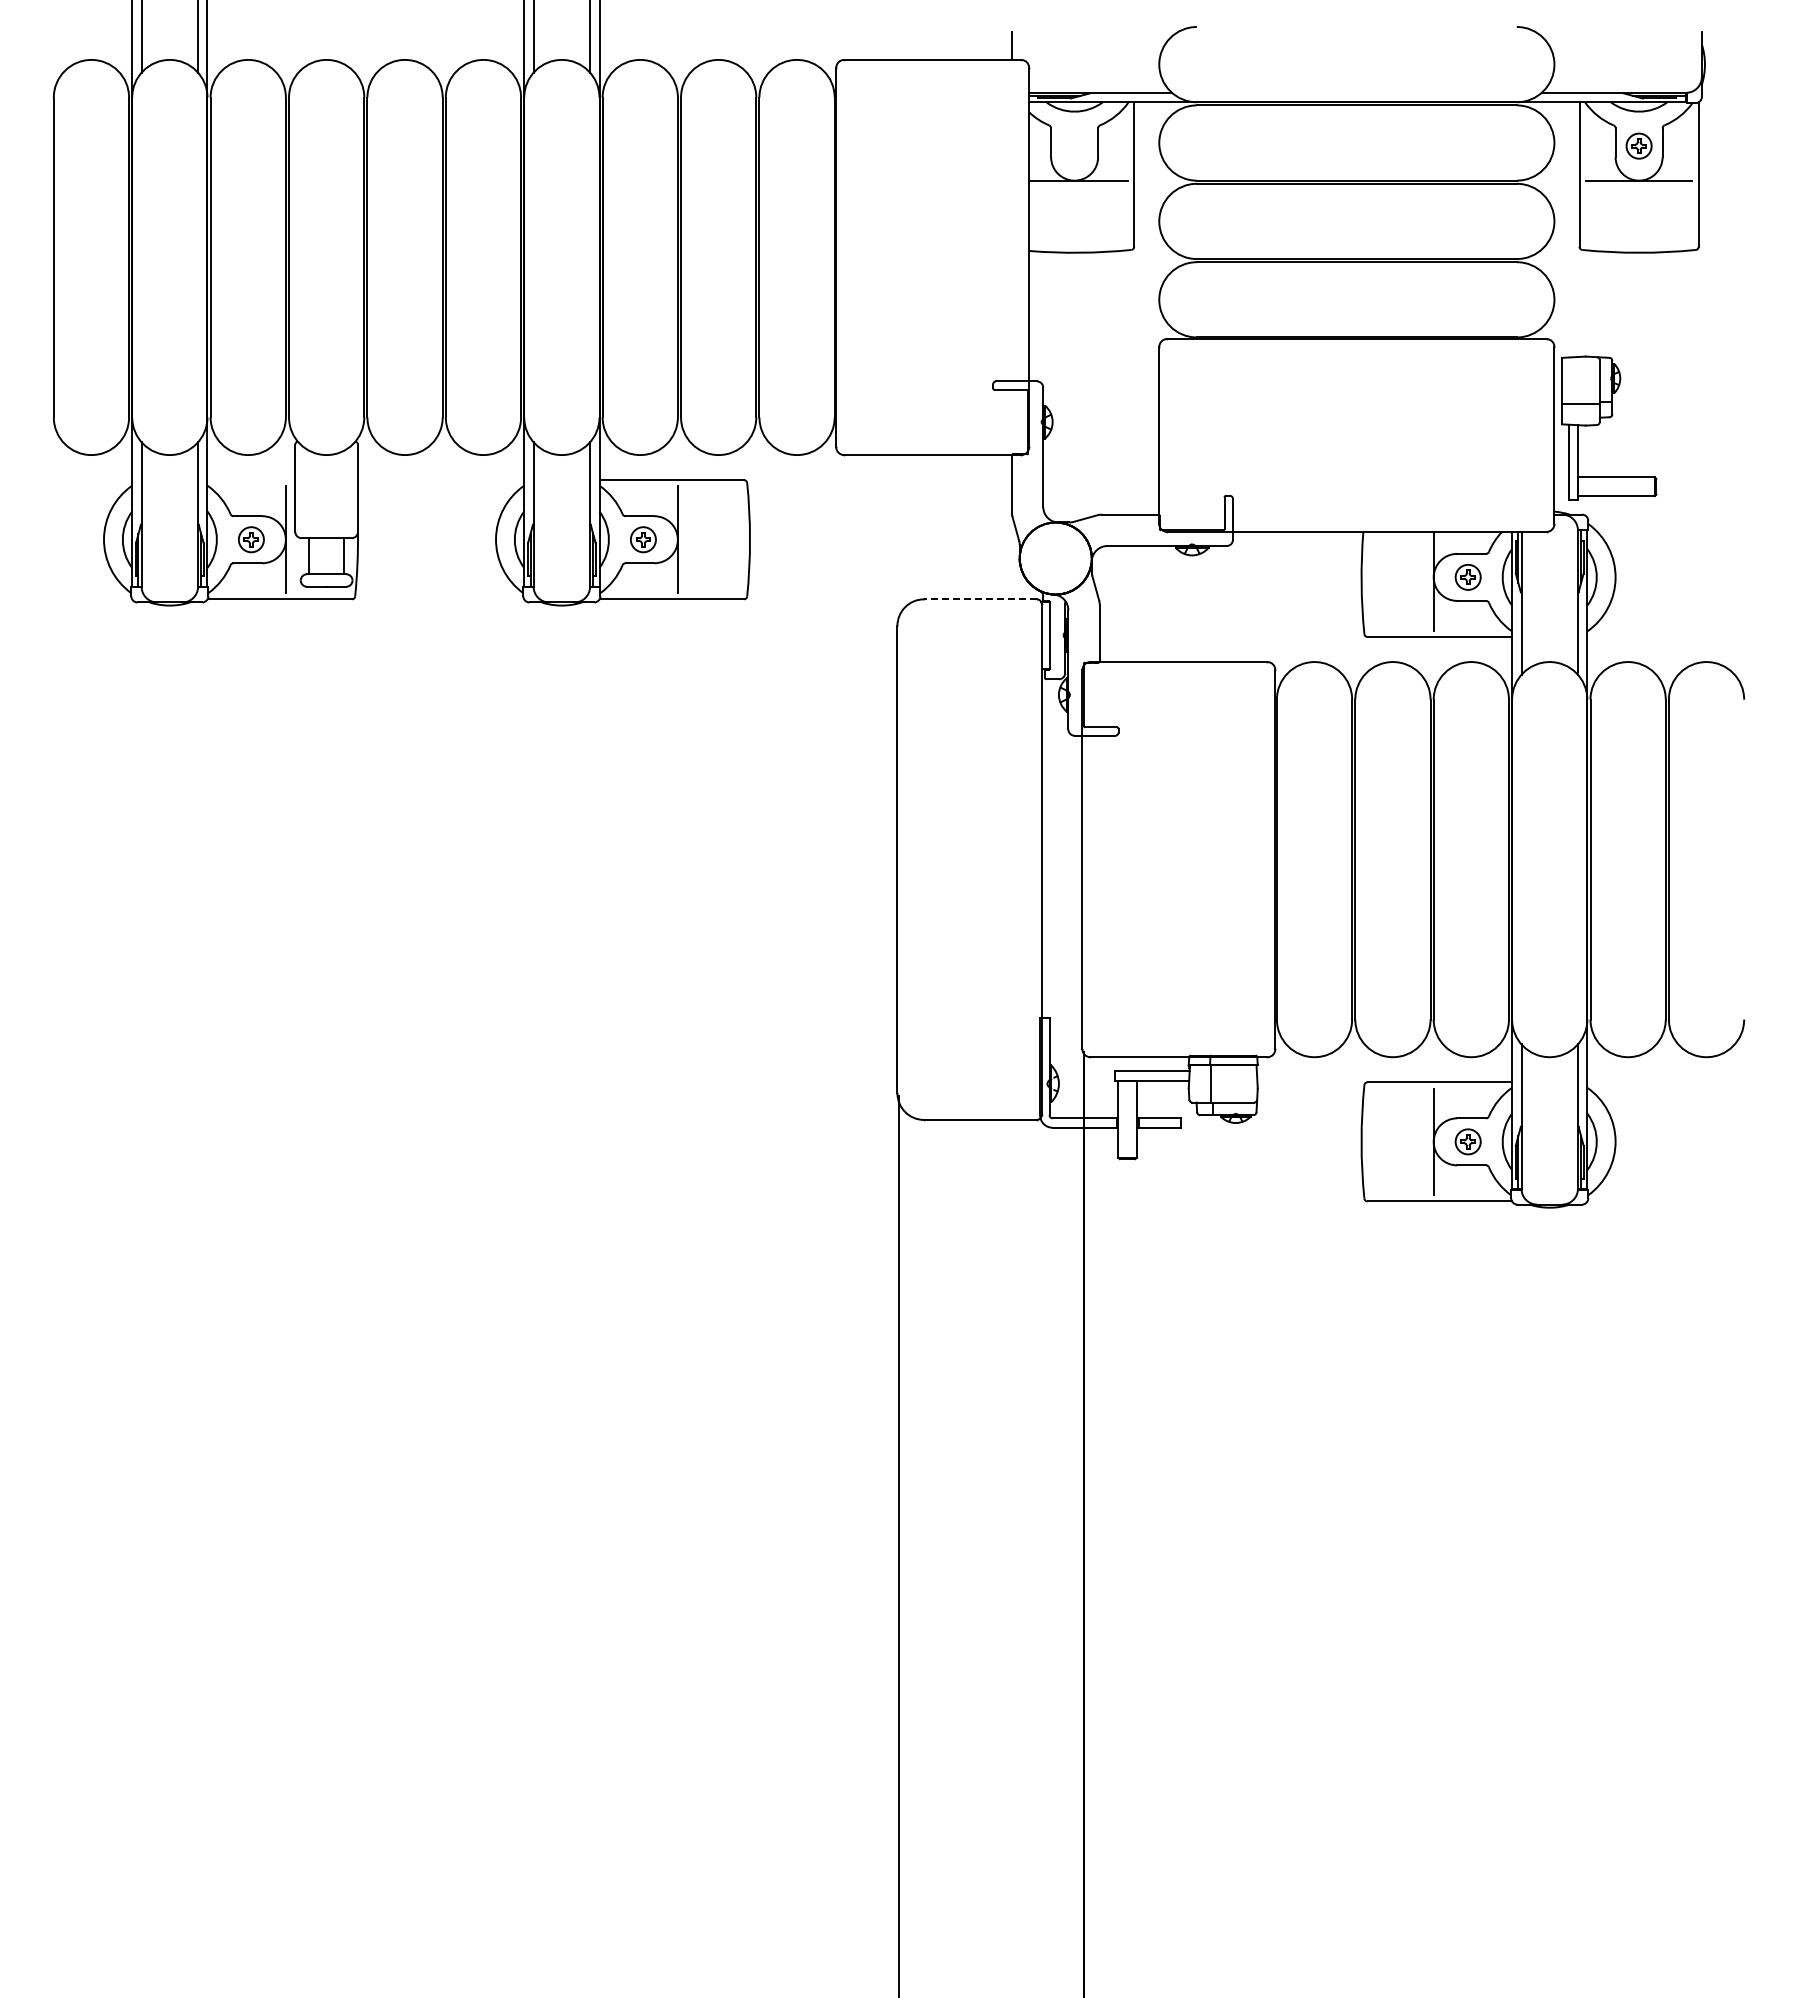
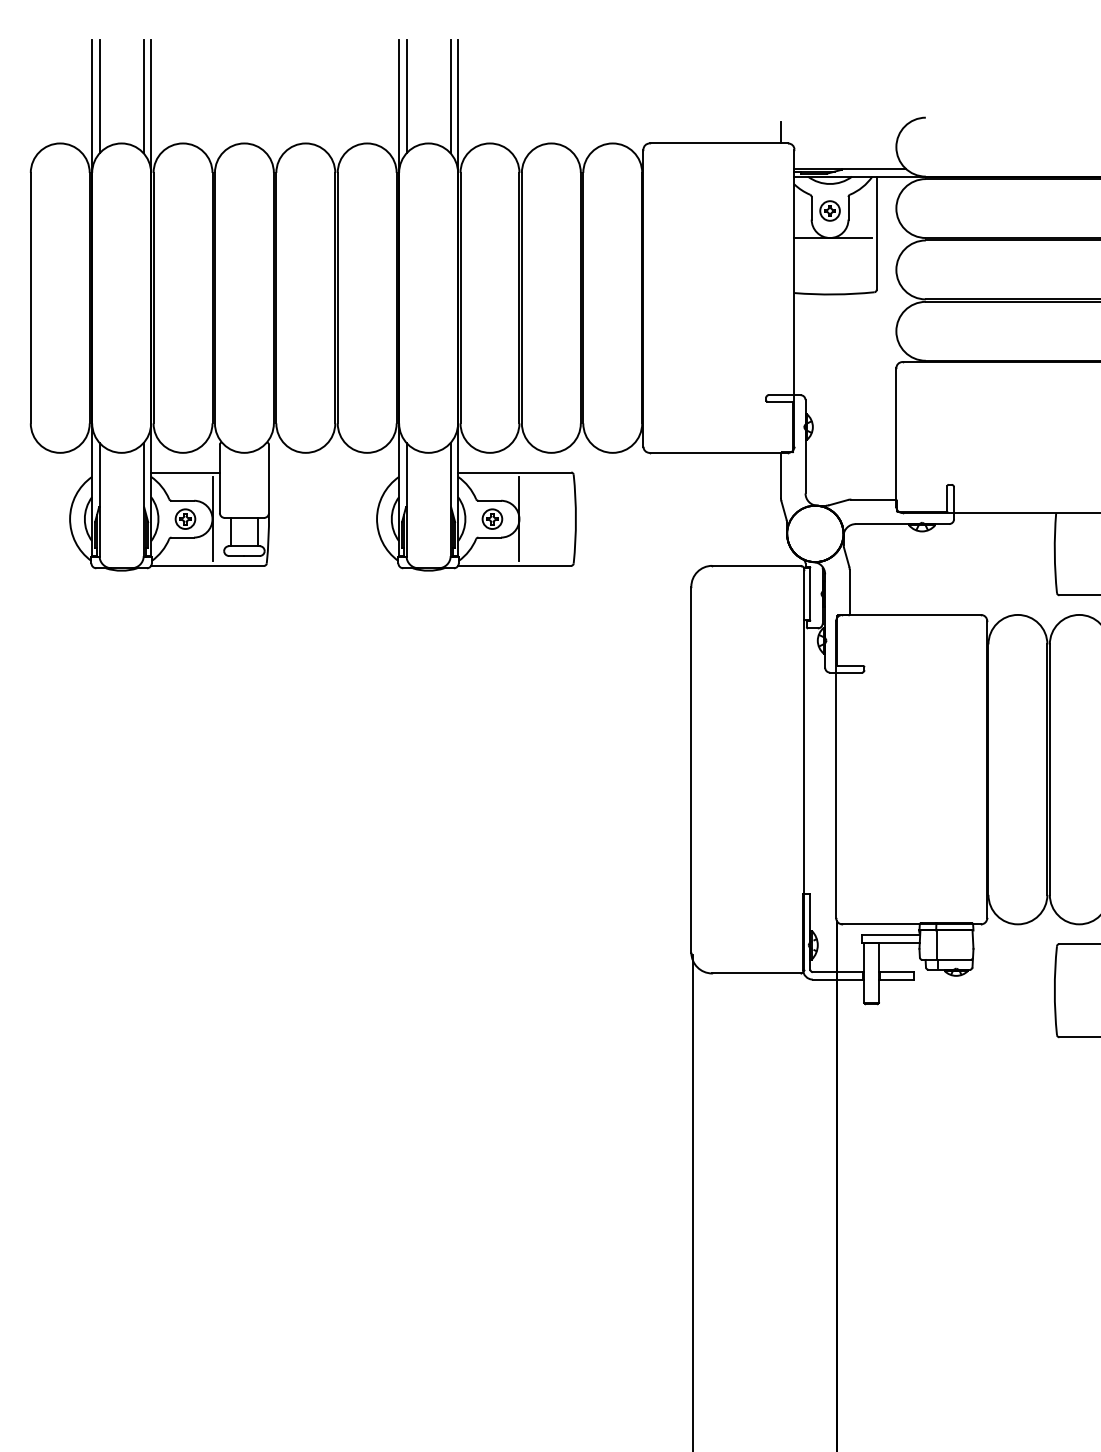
part: (1074, 145) -> (829, 210), added
line: (251, 480) -> (185, 472), added
line: (980, 599) -> (756, 565), dashed -> solid

